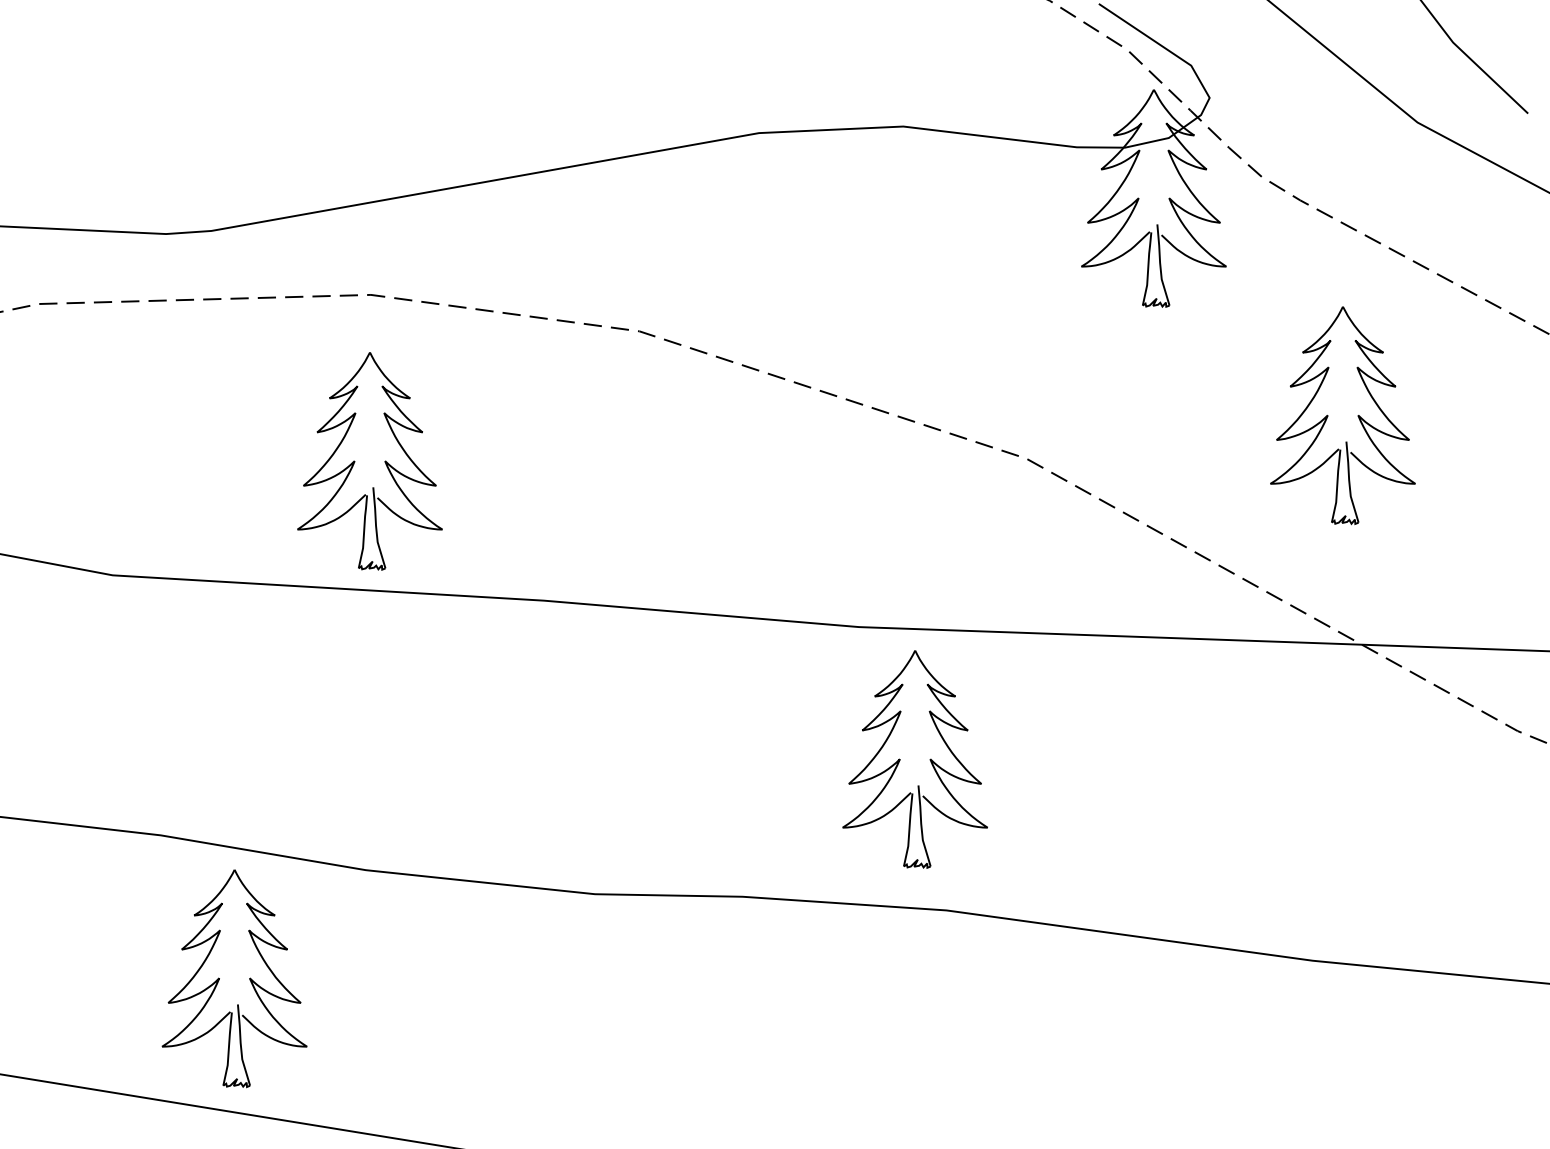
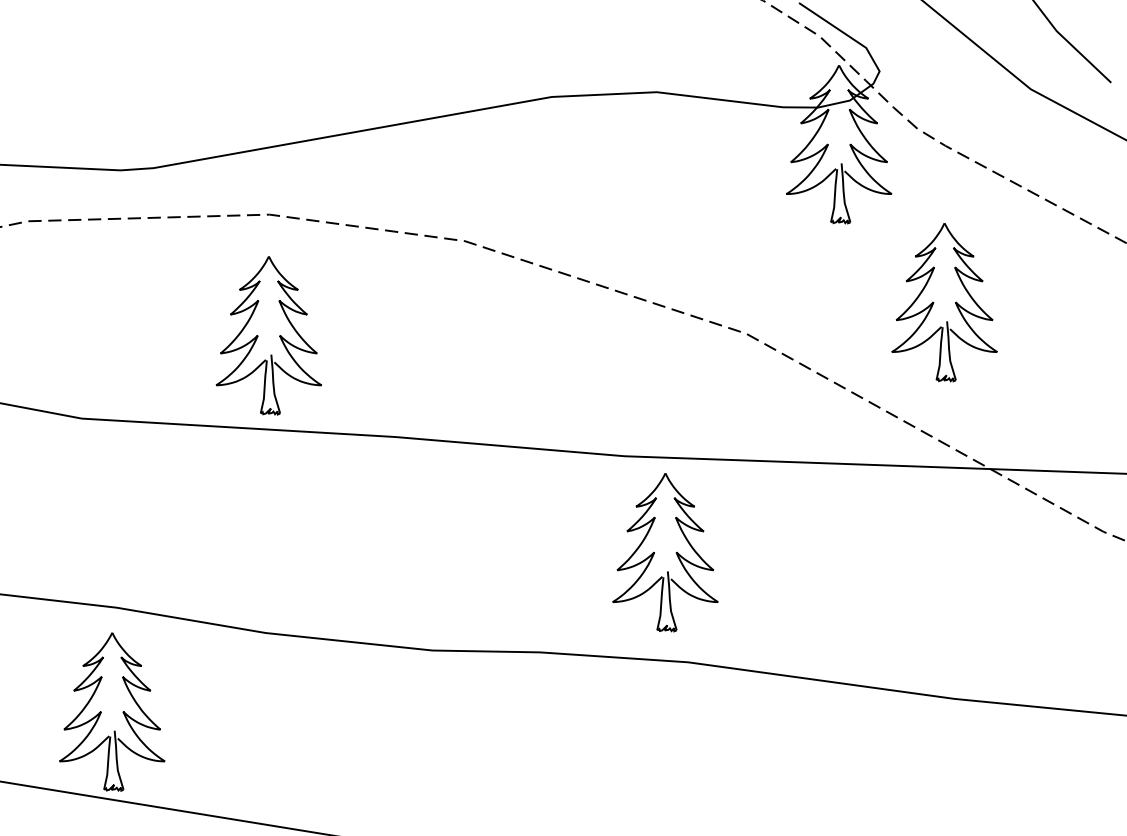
part: (1328, 415) -> (934, 302), moved
part: (219, 978) -> (101, 711), moved

